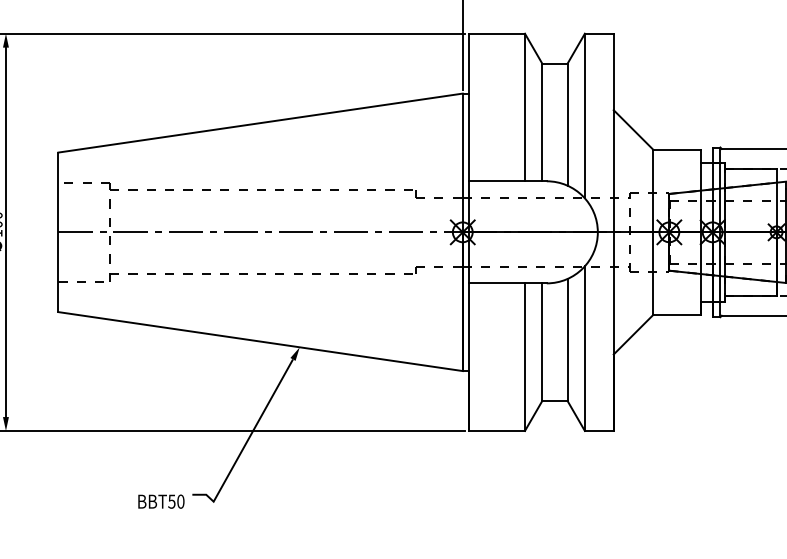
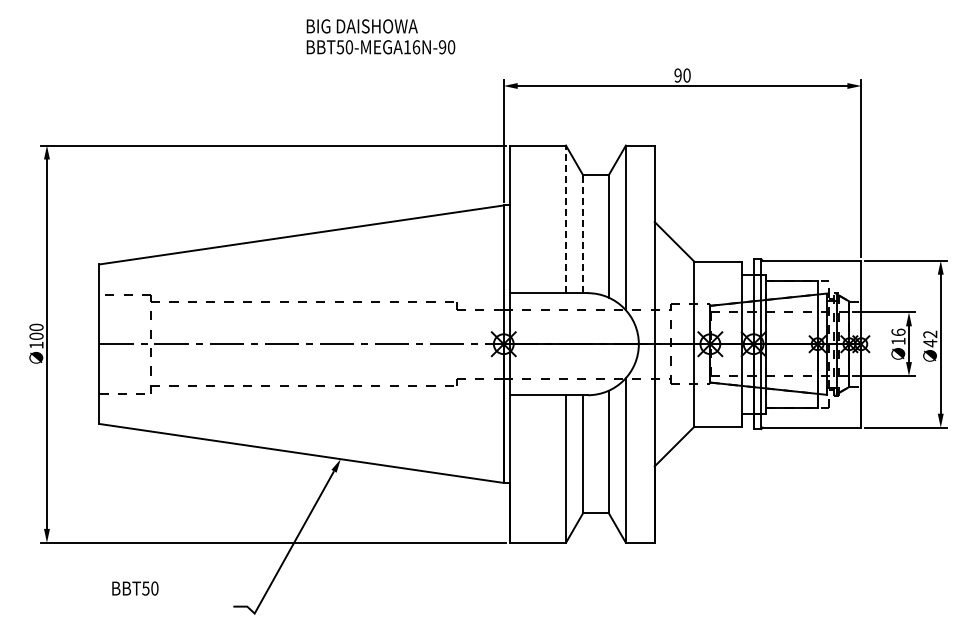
line: (525, 107) -> (566, 219), solid -> dashed
line: (542, 122) -> (583, 234), solid -> dashed
text: (161, 501) -> (135, 588), moved

